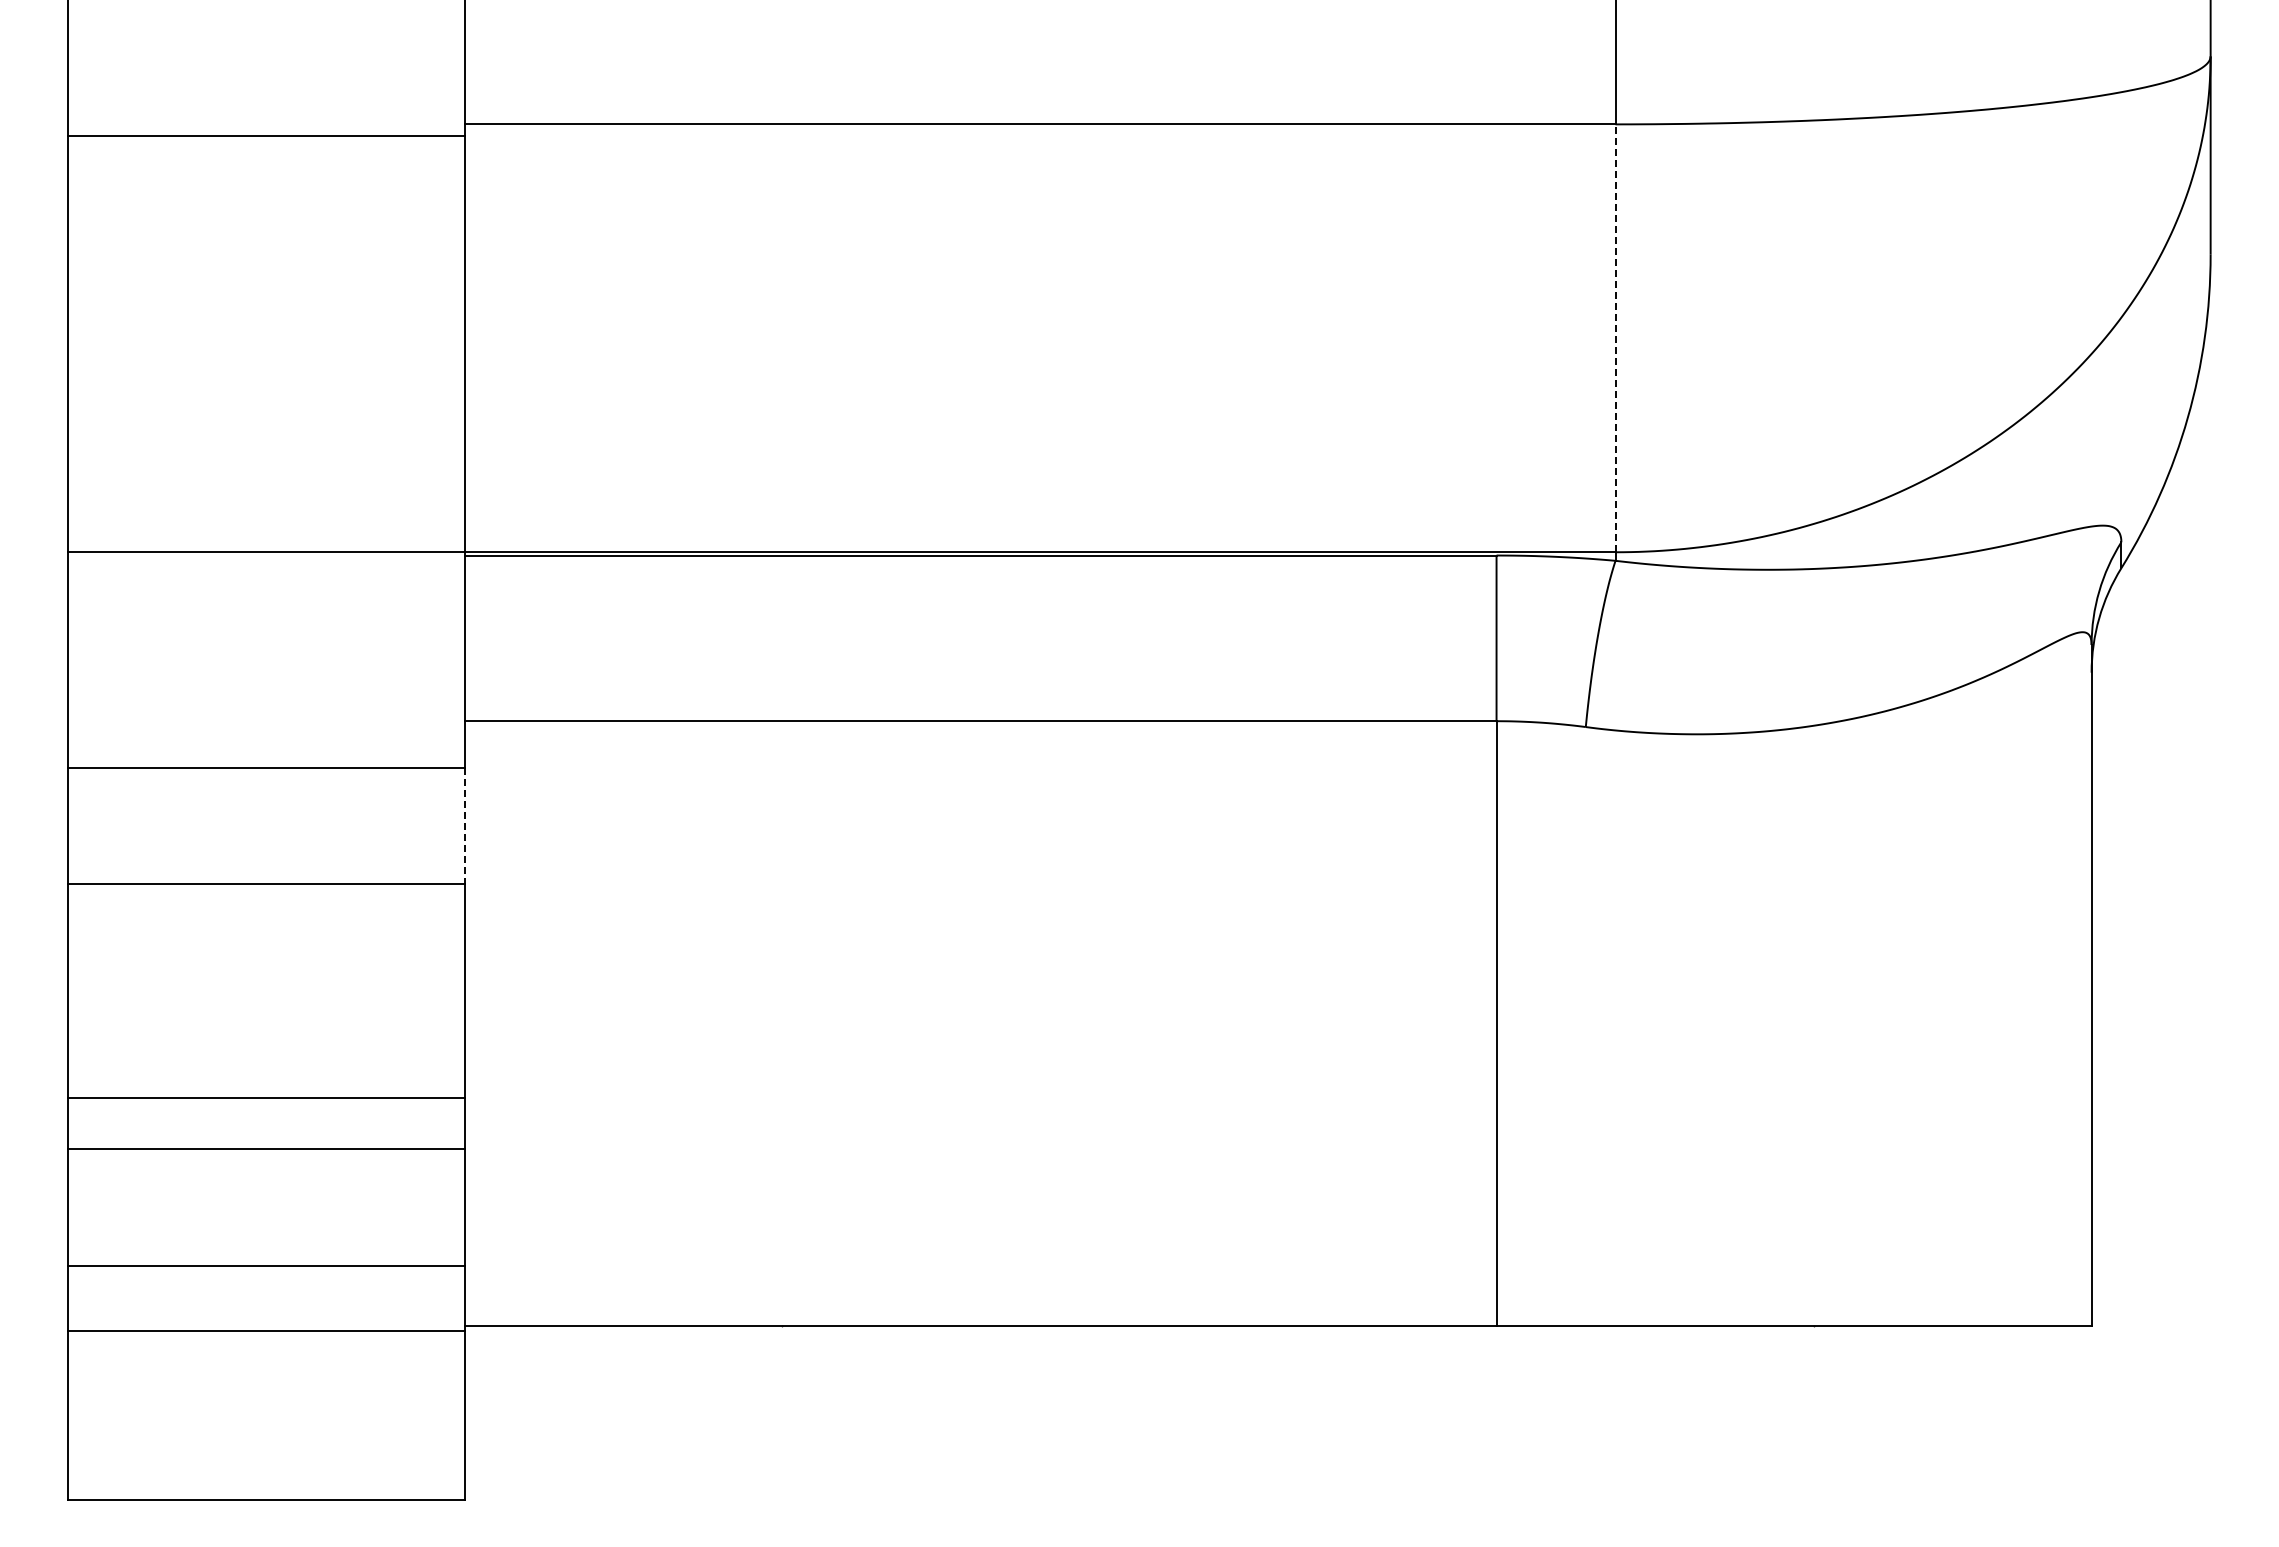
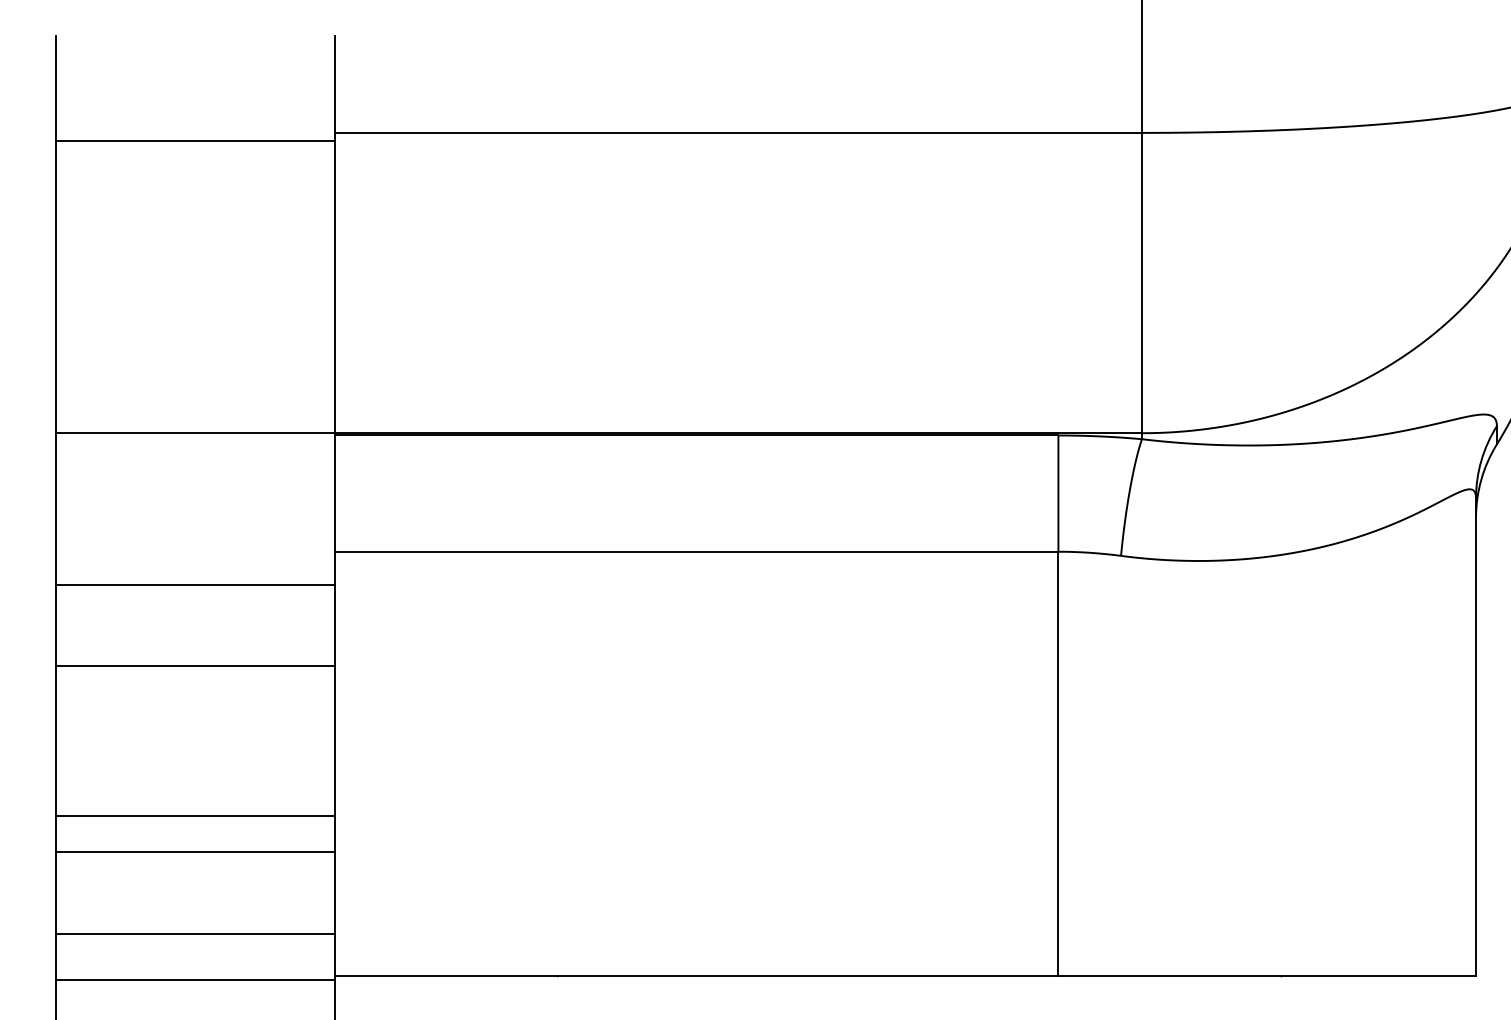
line: (1615, 338) -> (1141, 283), dashed -> solid
line: (465, 826) -> (334, 625), dashed -> solid

